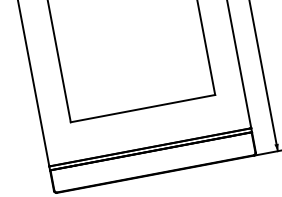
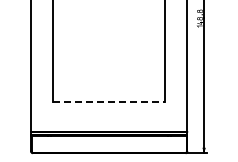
line: (143, 108) -> (109, 102), solid -> dashed

